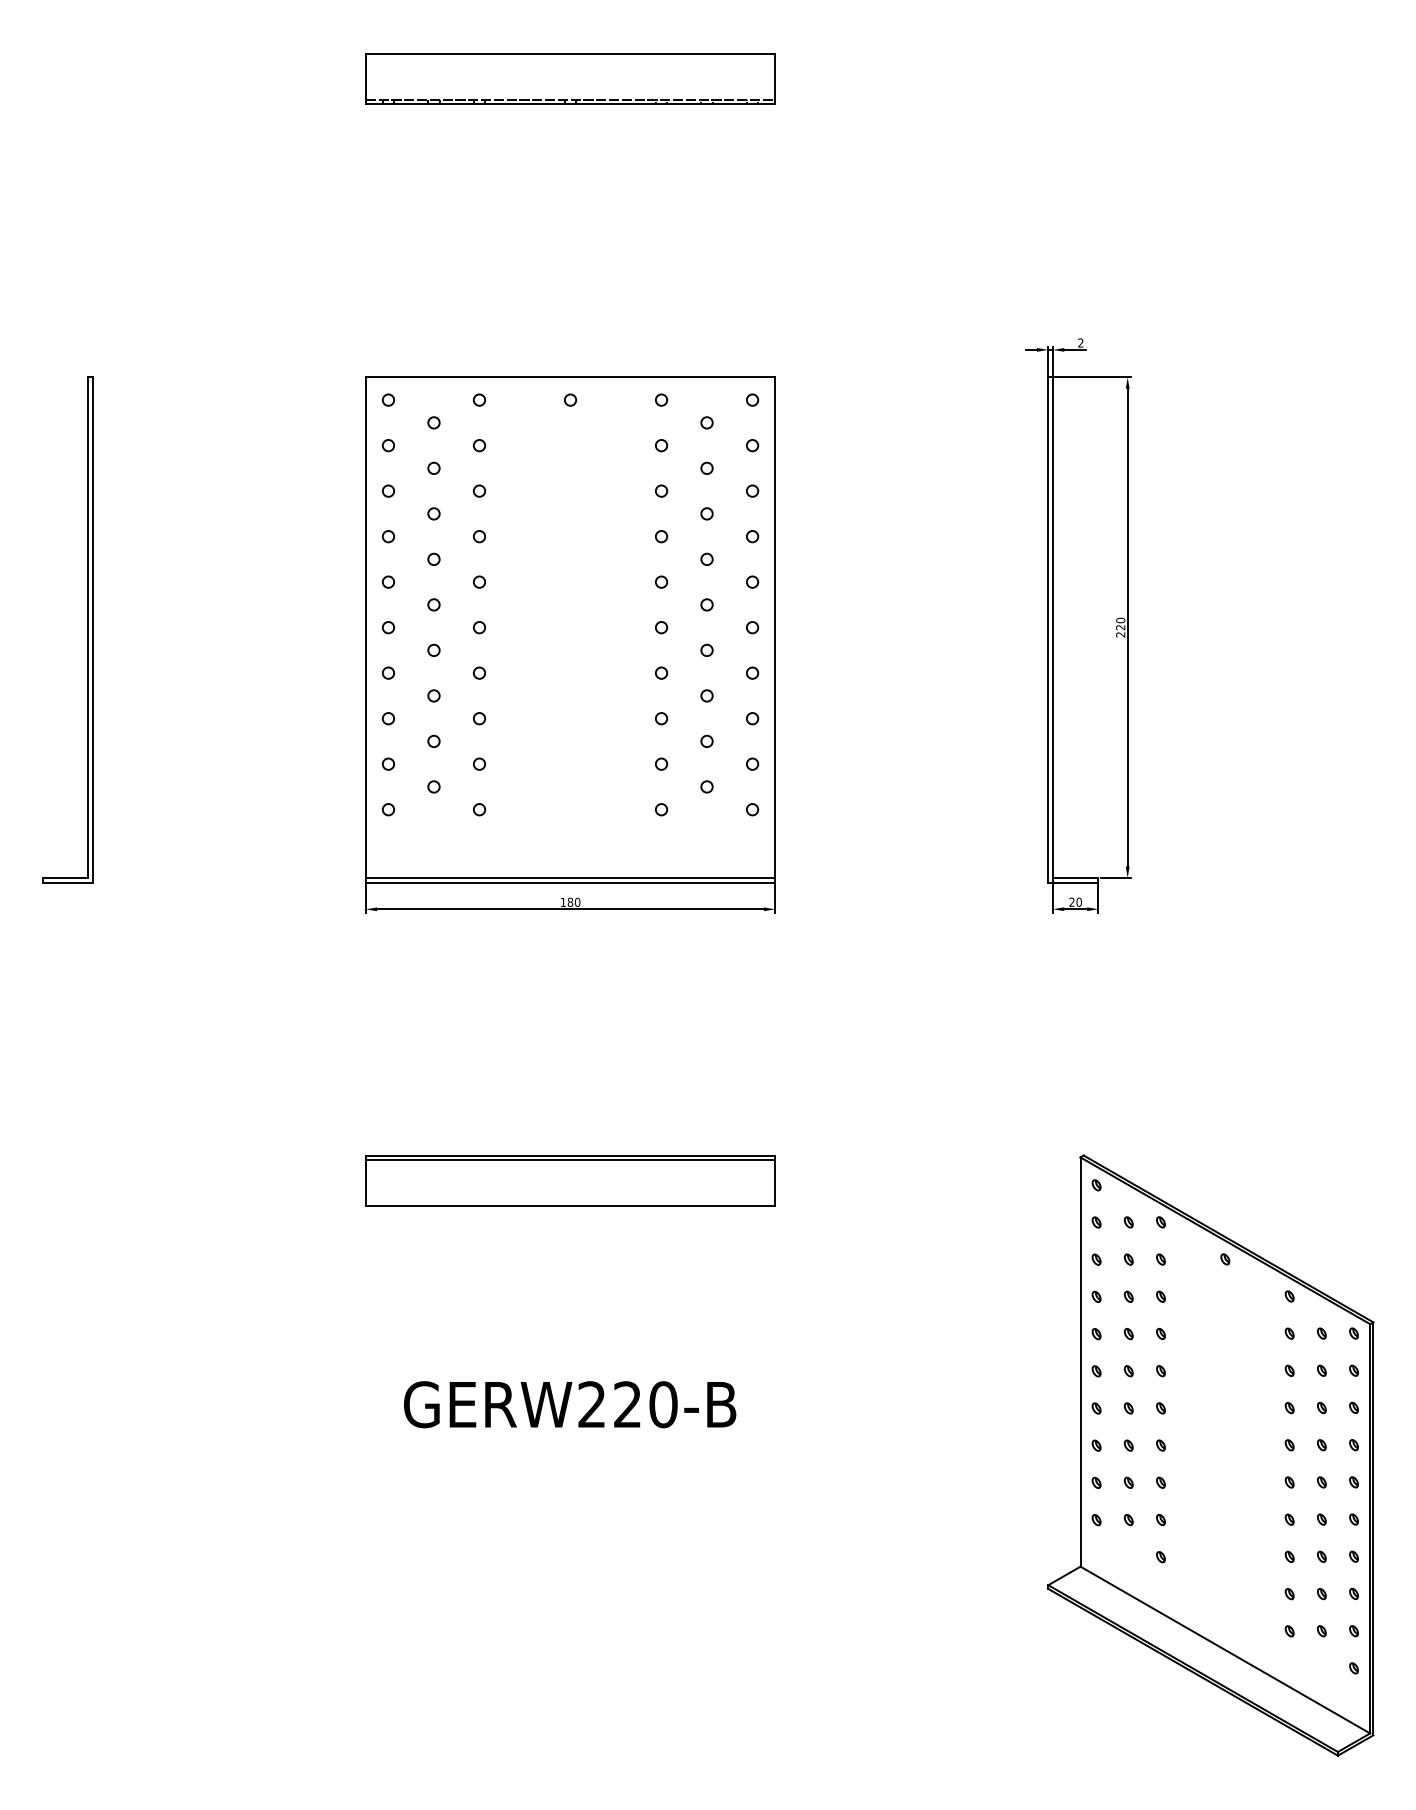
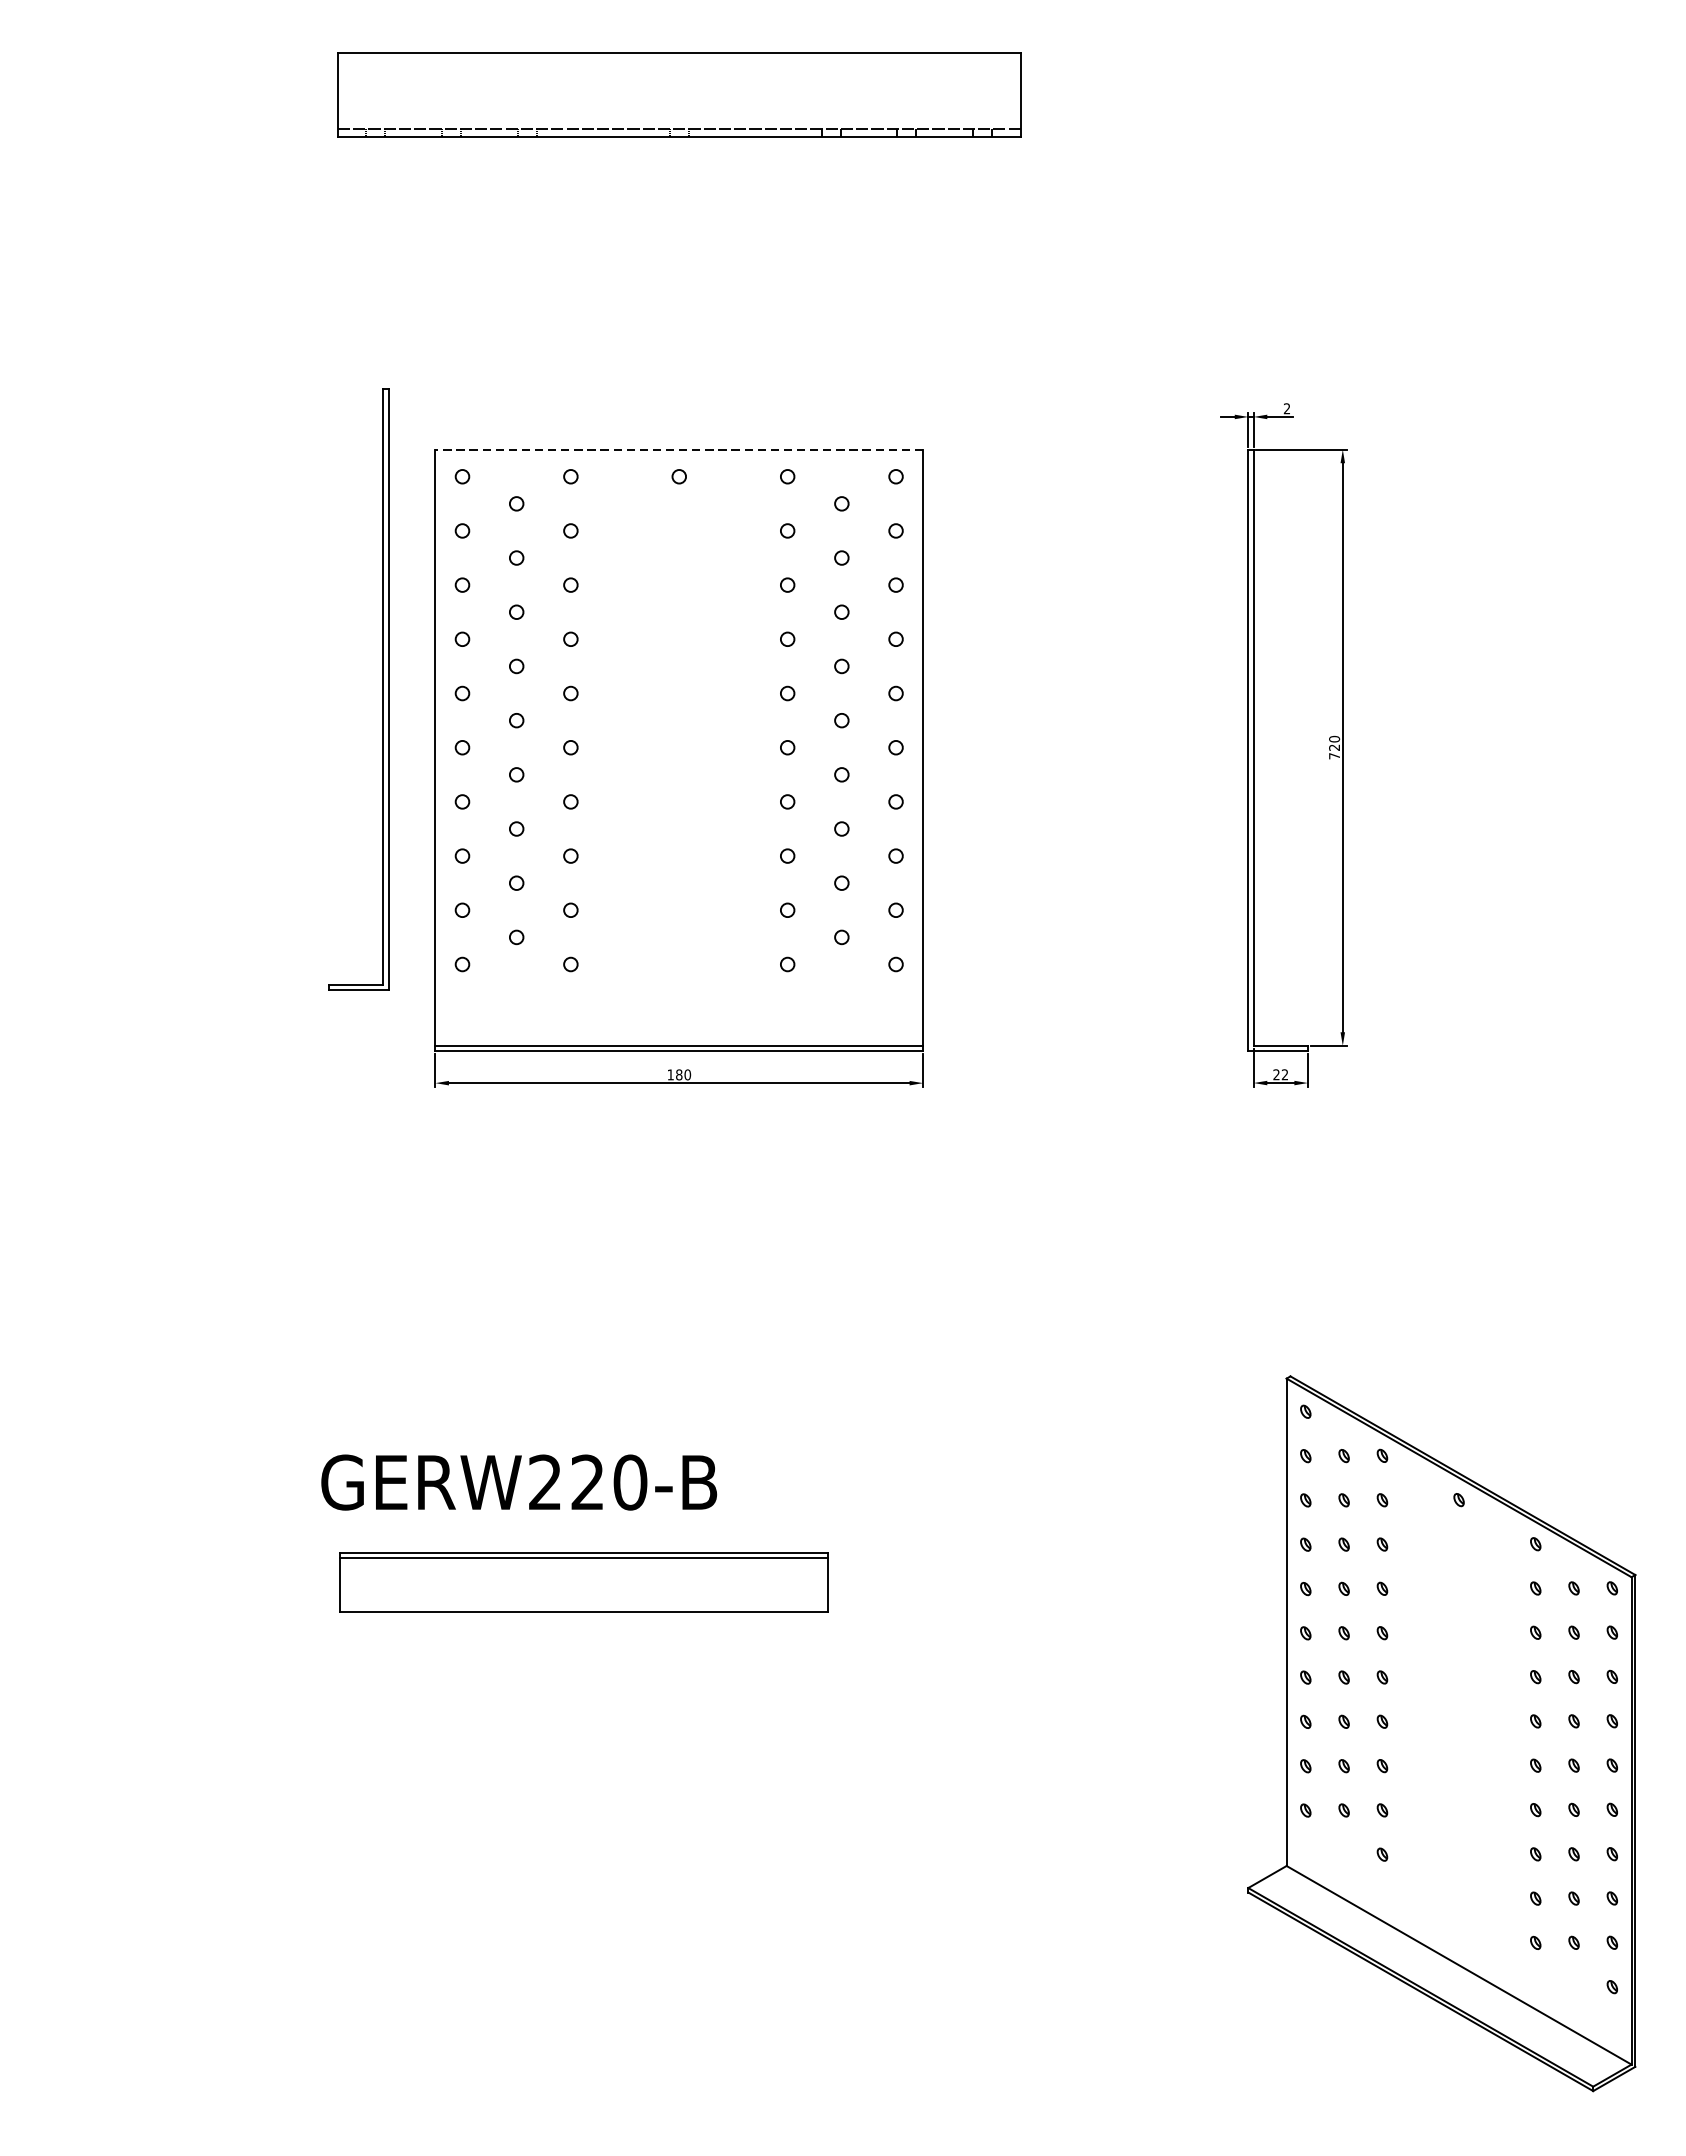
part: (570, 78) -> (679, 93), size x1.4
line: (570, 377) -> (679, 449), solid -> dashed
part: (87, 629) -> (382, 689), moved
text: (1120, 634) -> (1334, 755), 220 -> 720
text: (1078, 901) -> (1284, 1073), 20 -> 22
part: (570, 1180) -> (583, 1582), moved
text: (570, 1404) -> (519, 1482), moved

